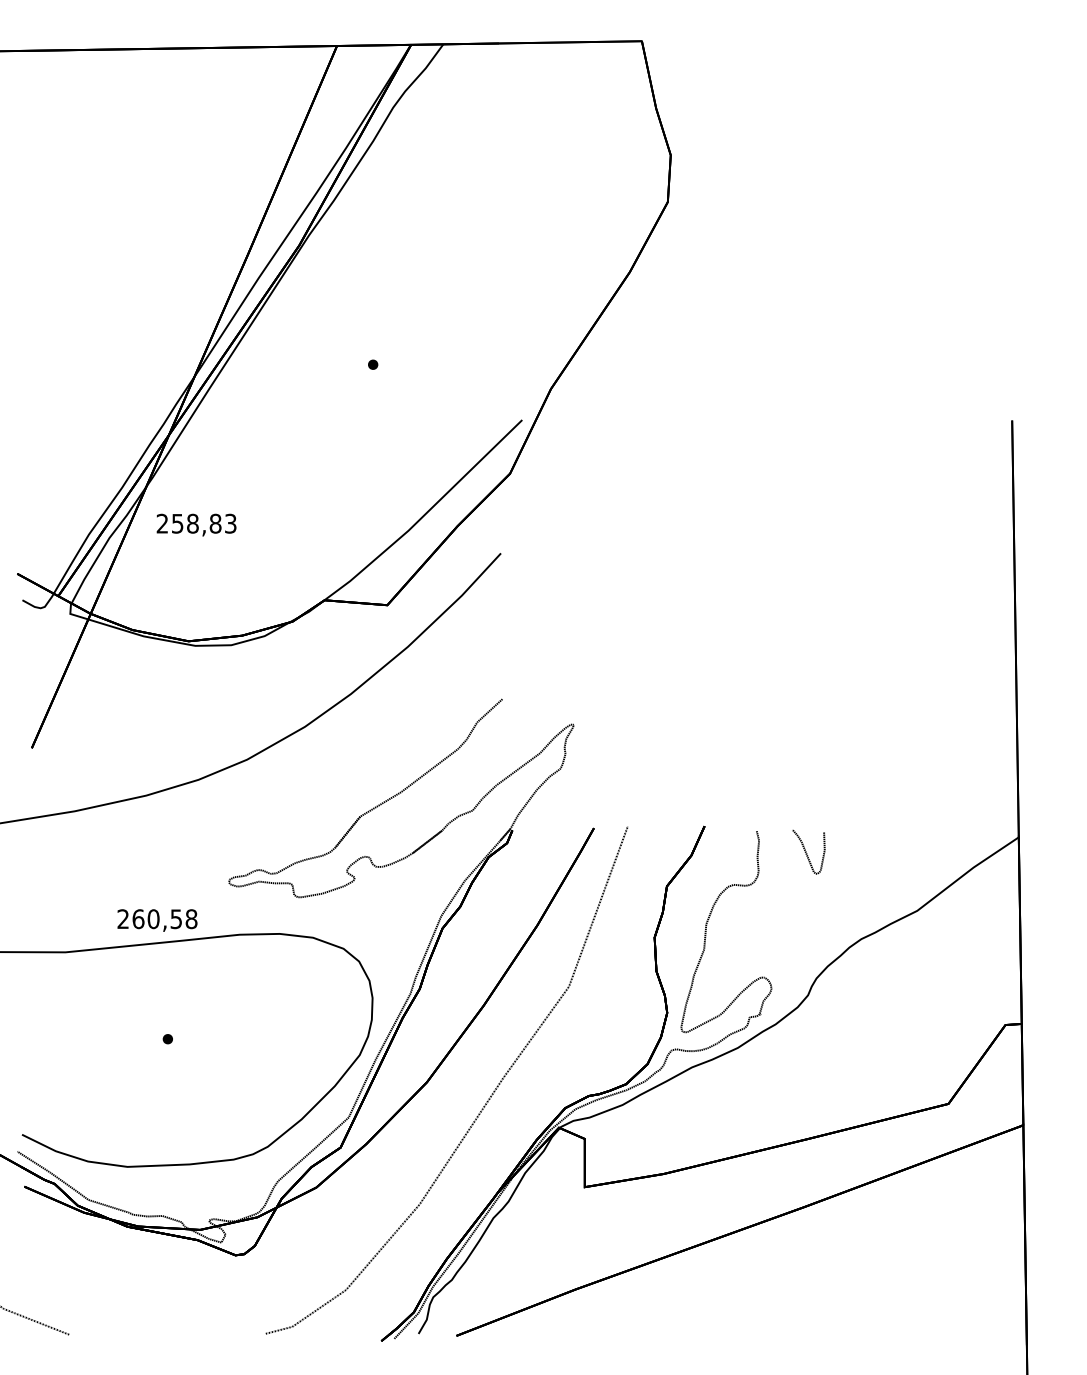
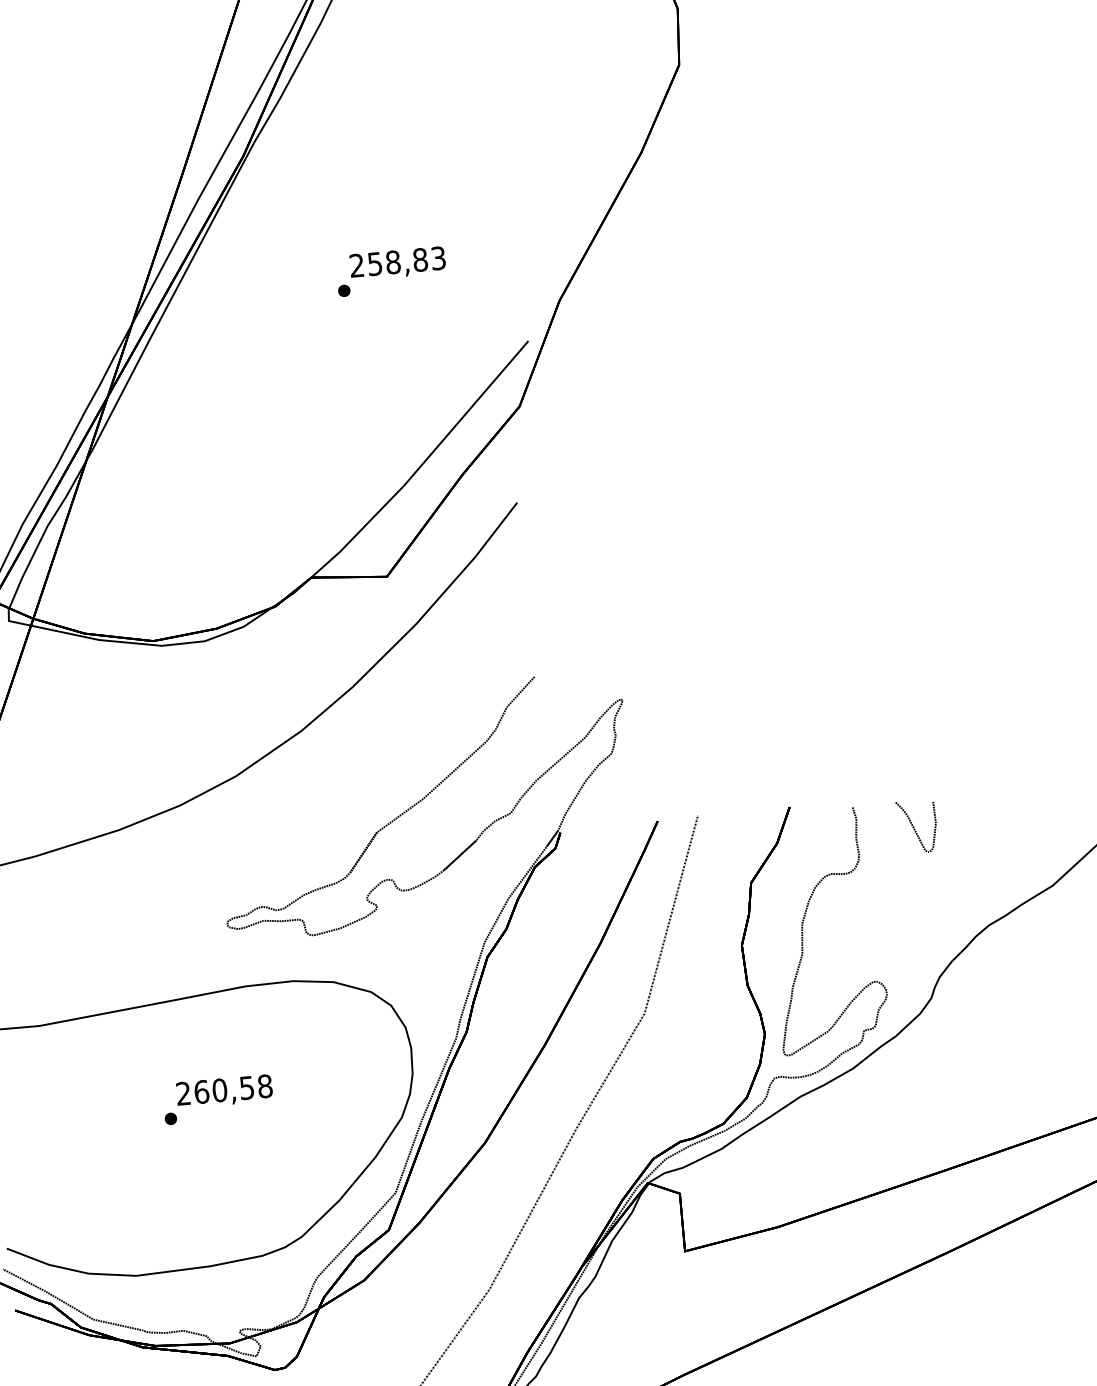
text: (196, 524) -> (397, 262), moved
text: (157, 920) -> (224, 1091), moved

